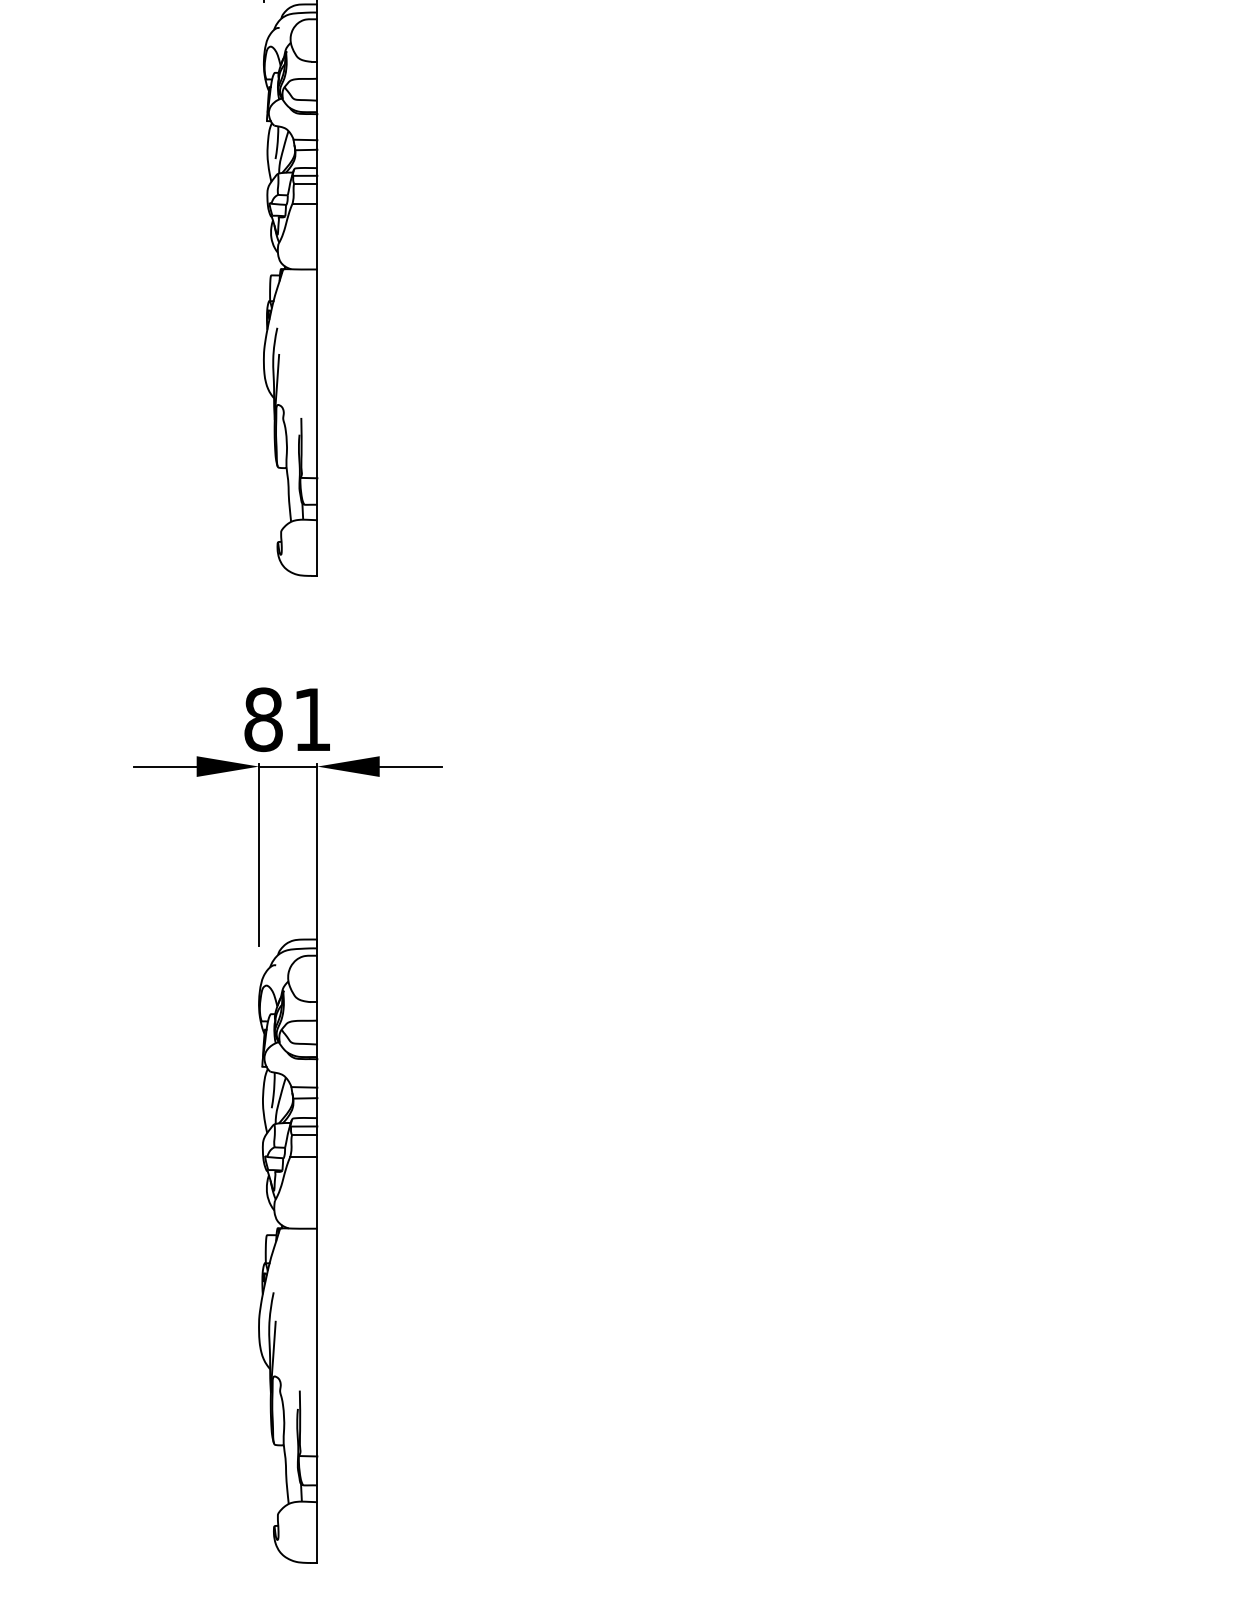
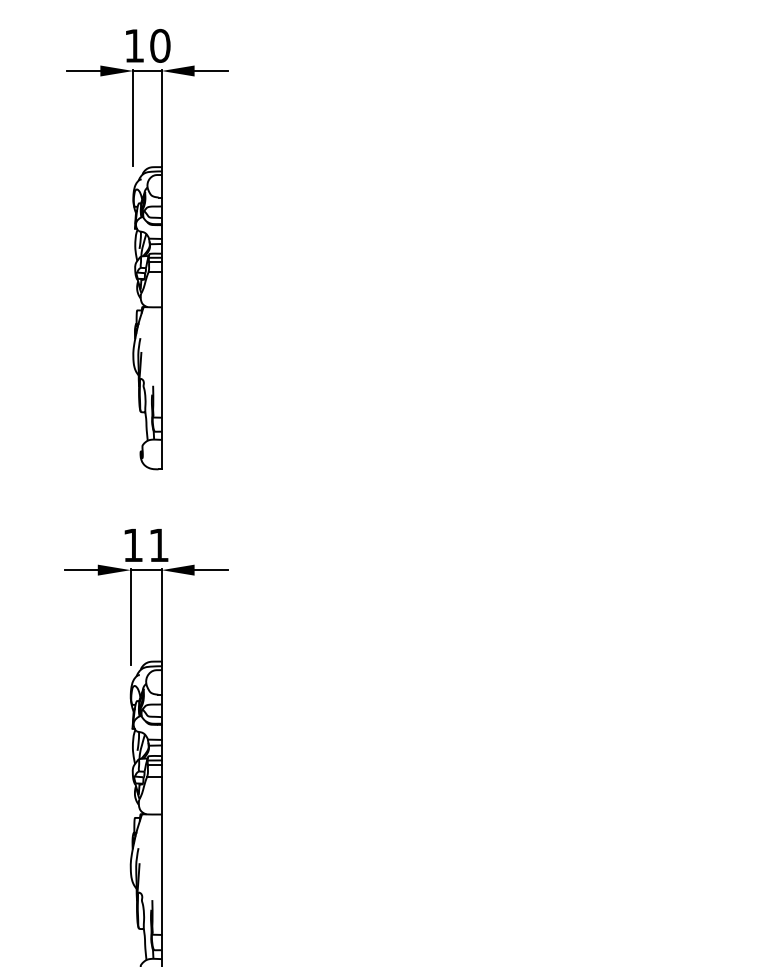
text: (264, 719) -> (133, 545), 81 -> 11

